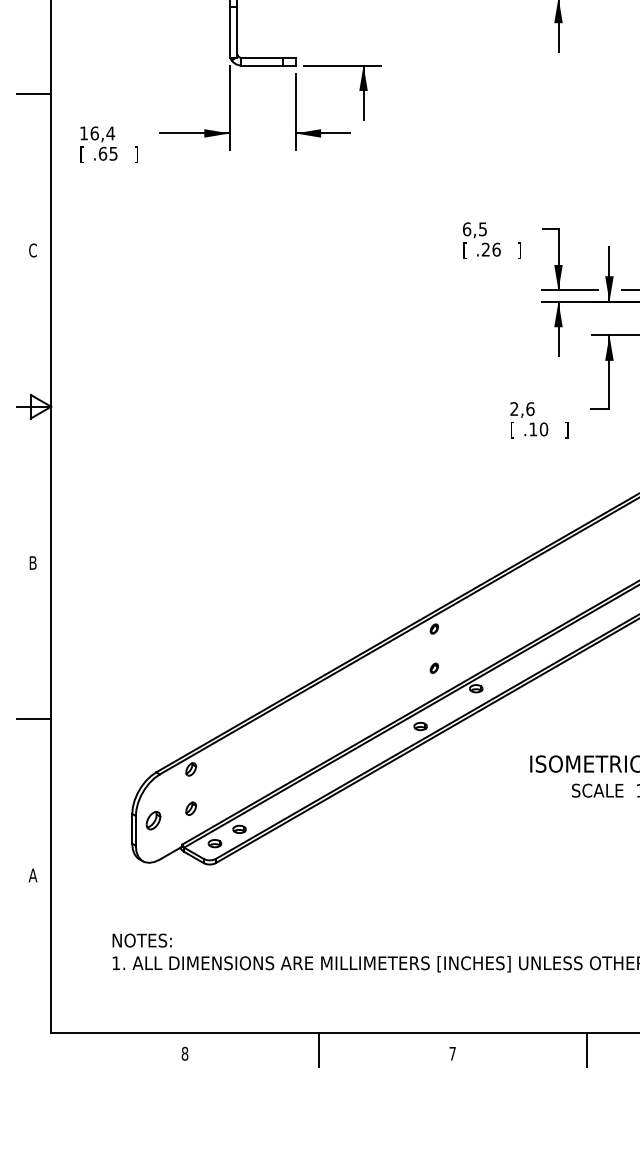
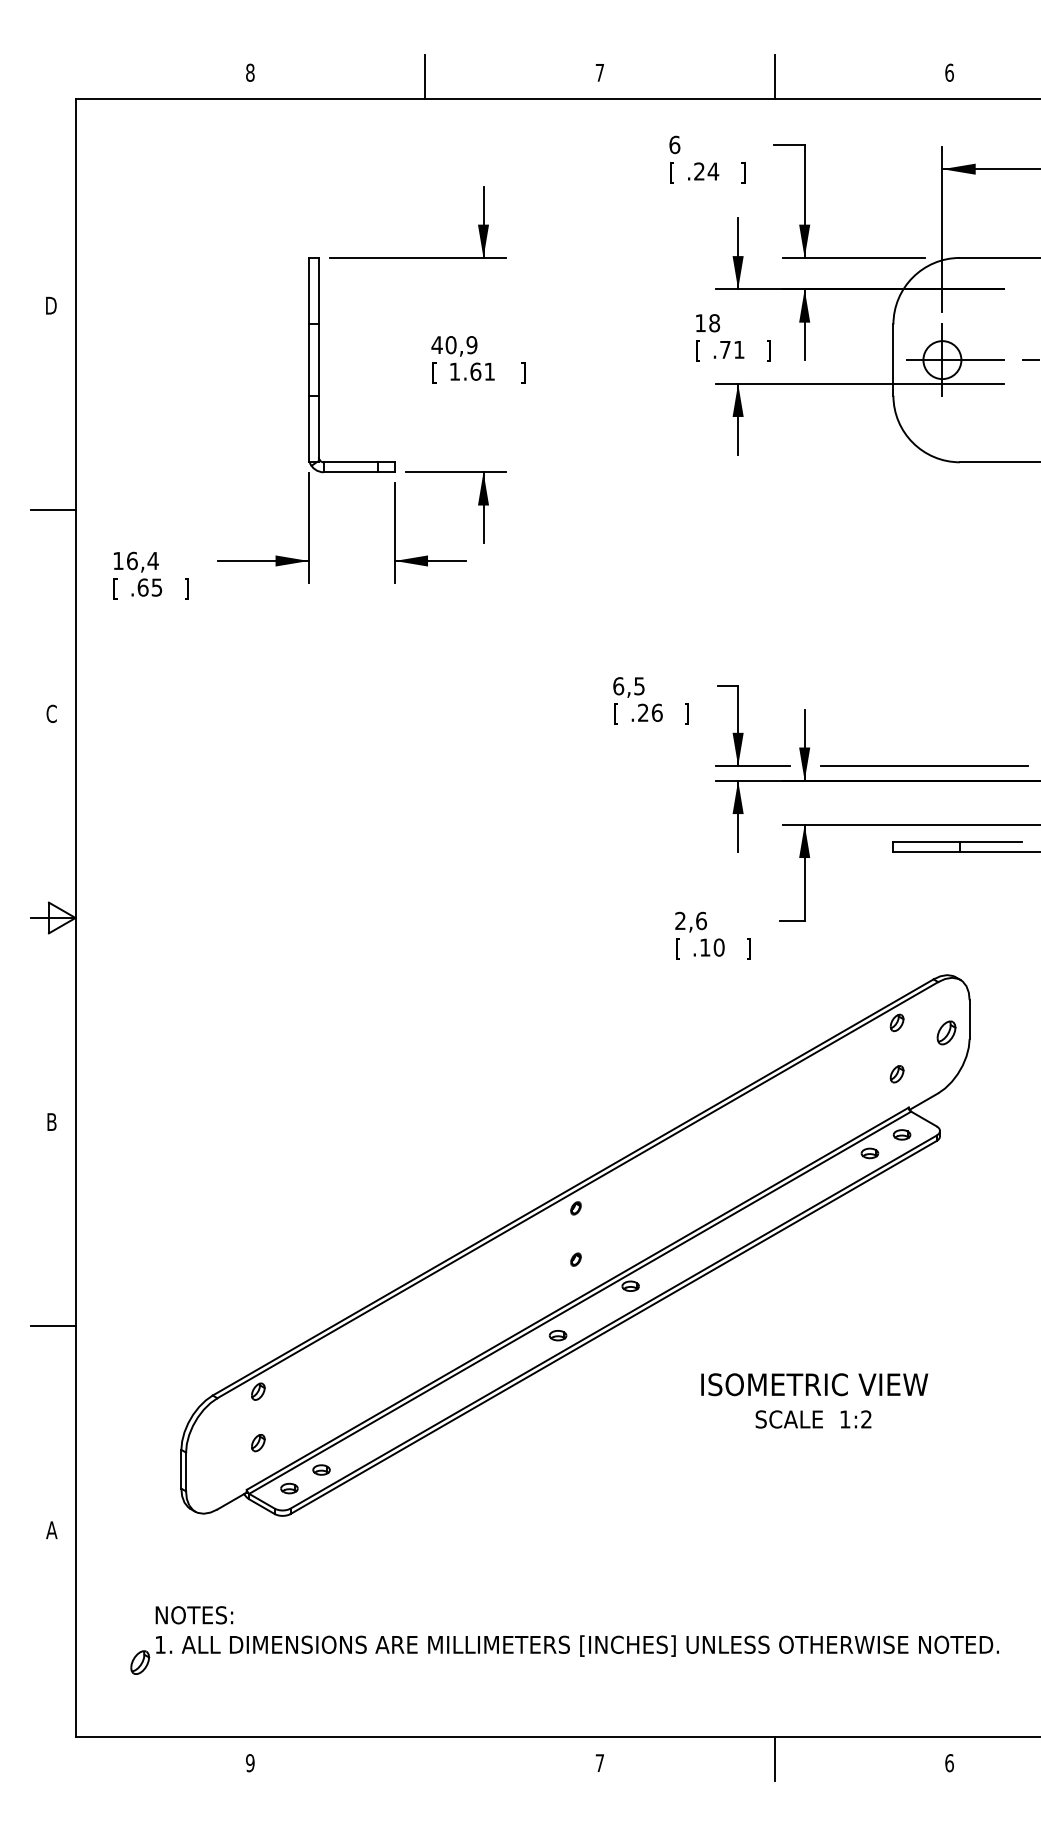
part: (153, 820) -> (140, 1662), moved
line: (319, 1050) -> (425, 1758), removed
text: (185, 1054) -> (250, 1763), 8 -> 9

